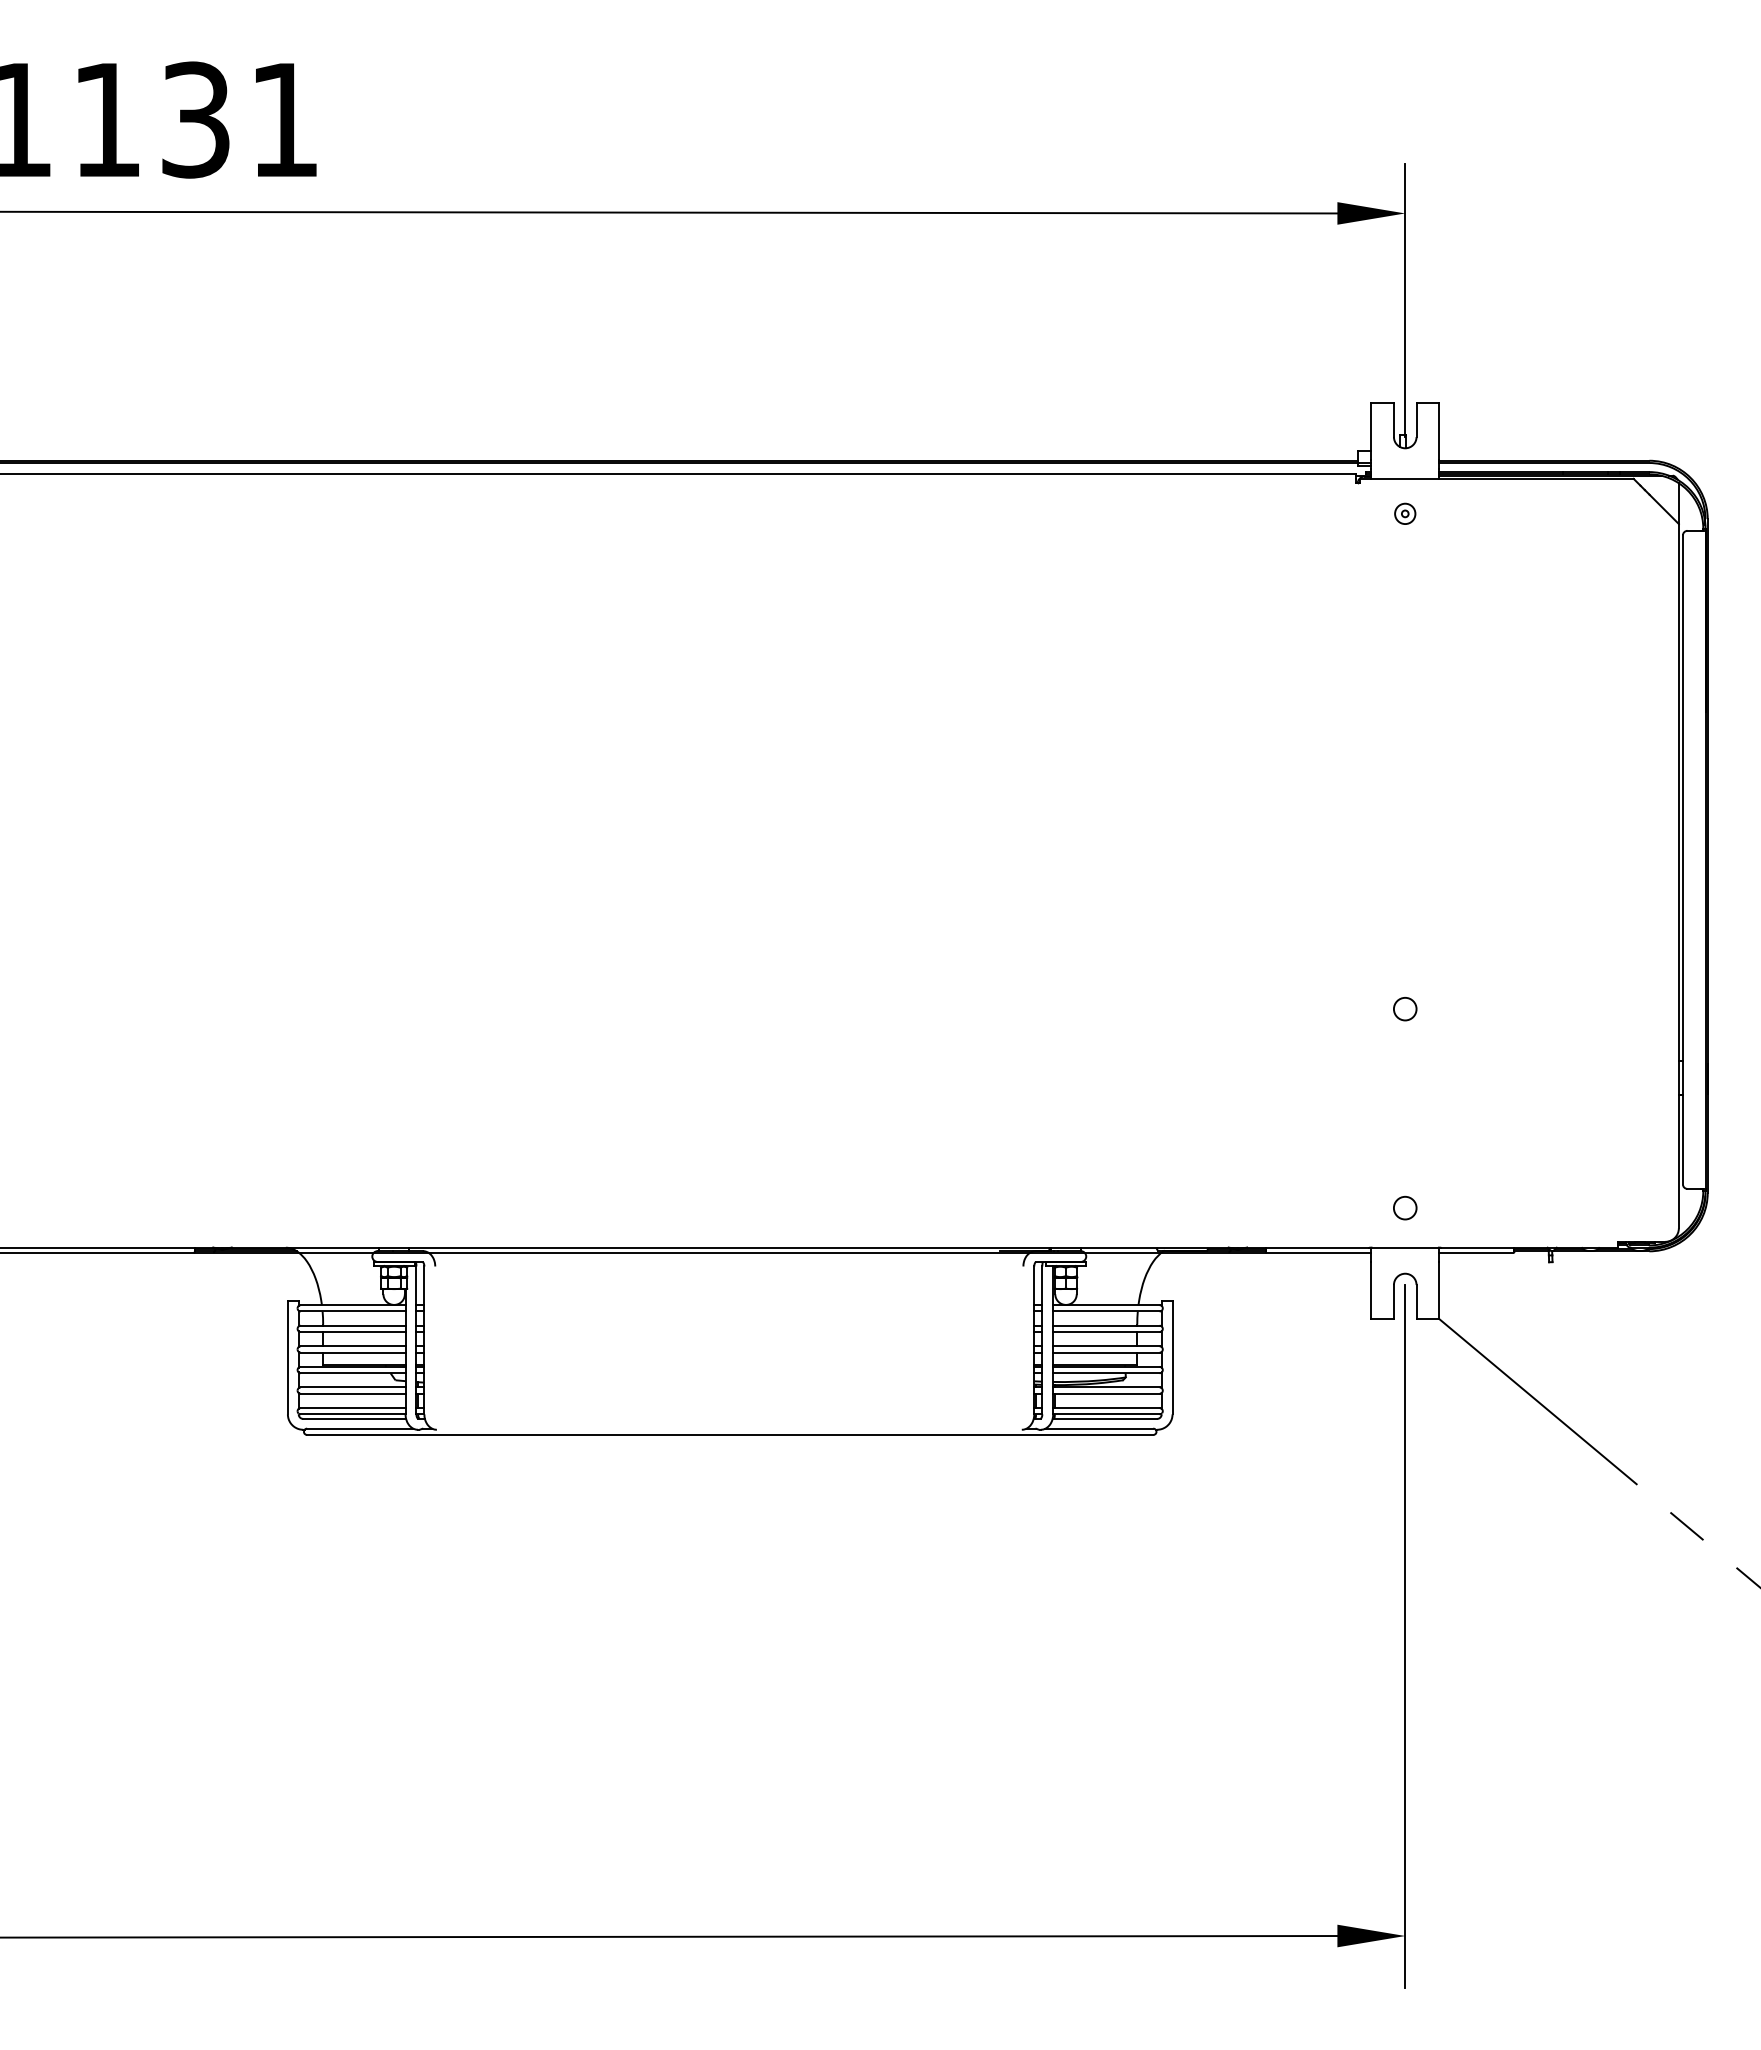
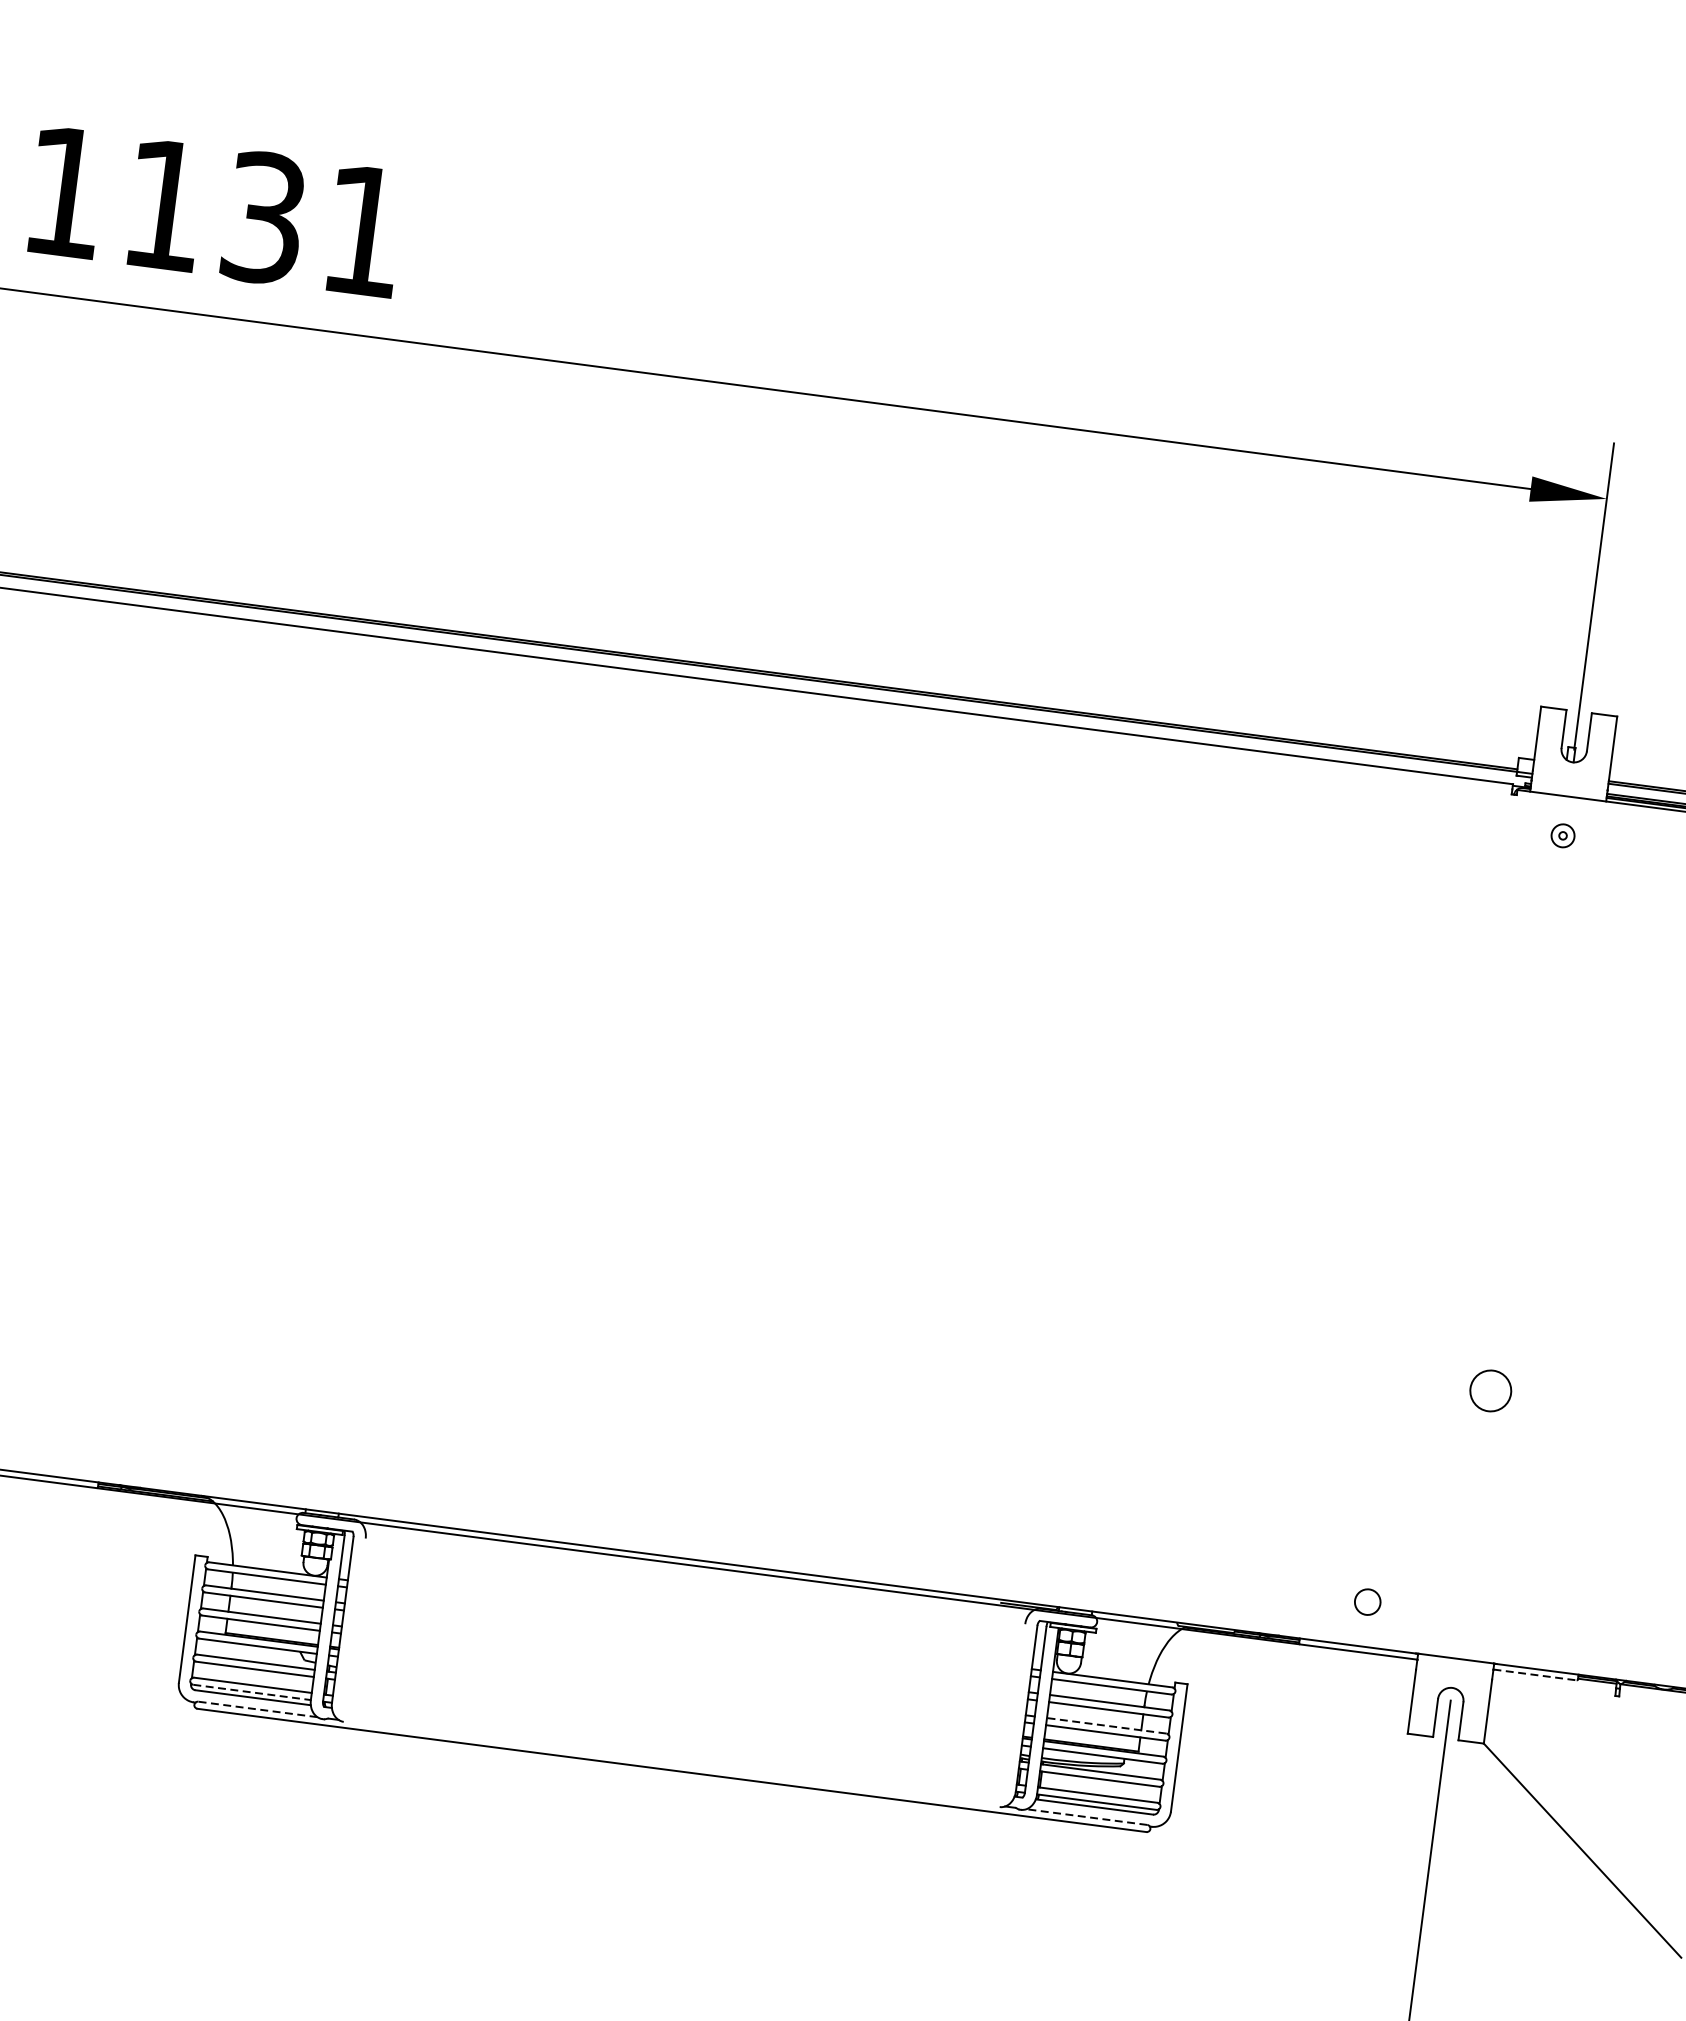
circle: (1405, 1009) -> (1491, 1391), size x1.6
circle: (1405, 1207) -> (1368, 1601), moved
line: (1476, 1252) -> (1535, 1674), solid -> dashed
line: (1105, 1346) -> (1105, 1725), solid -> dashed
line: (353, 1414) -> (252, 1692), solid -> dashed
line: (359, 1428) -> (257, 1709), solid -> dashed
line: (1099, 1428) -> (1086, 1816), solid -> dashed

